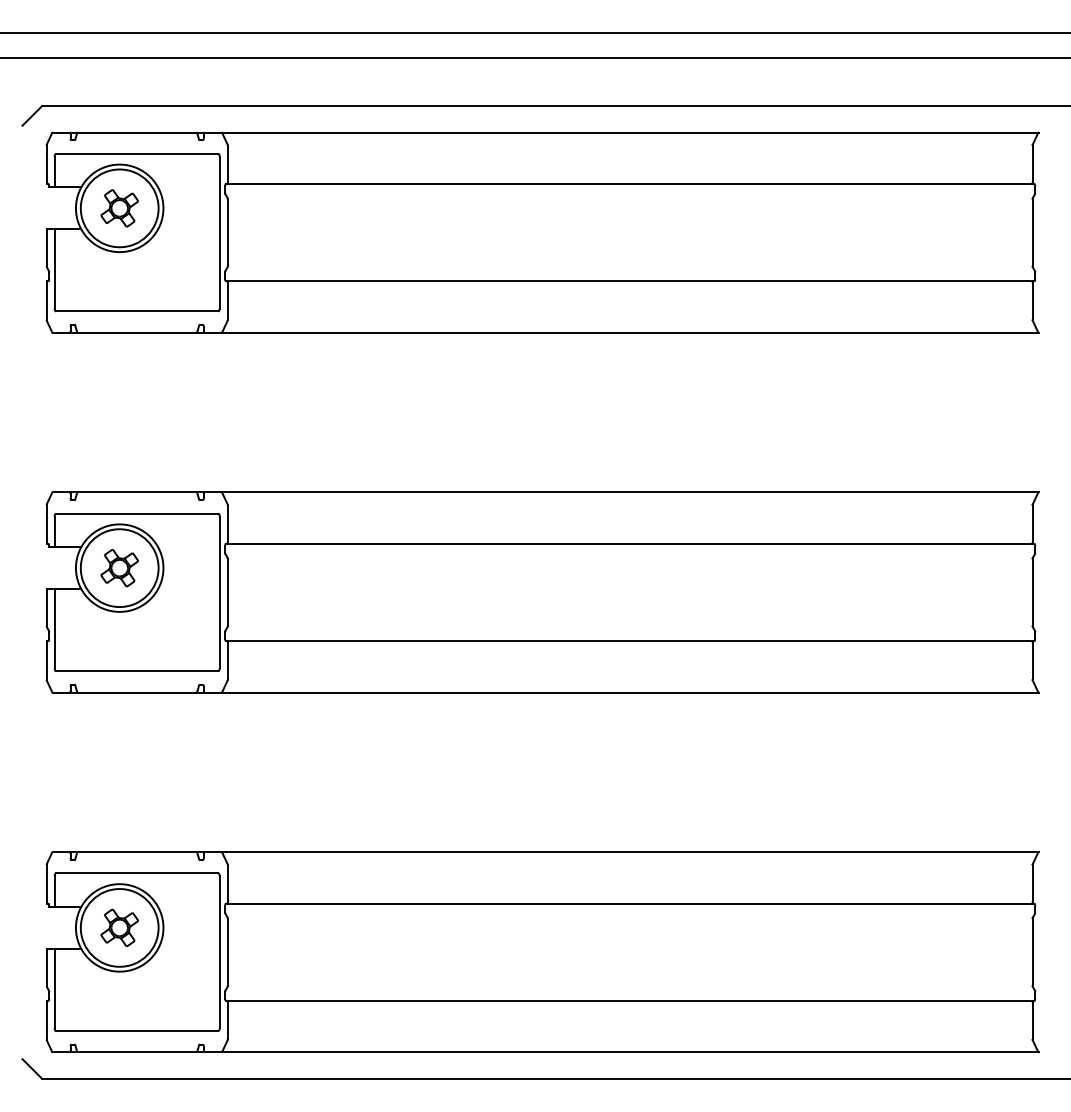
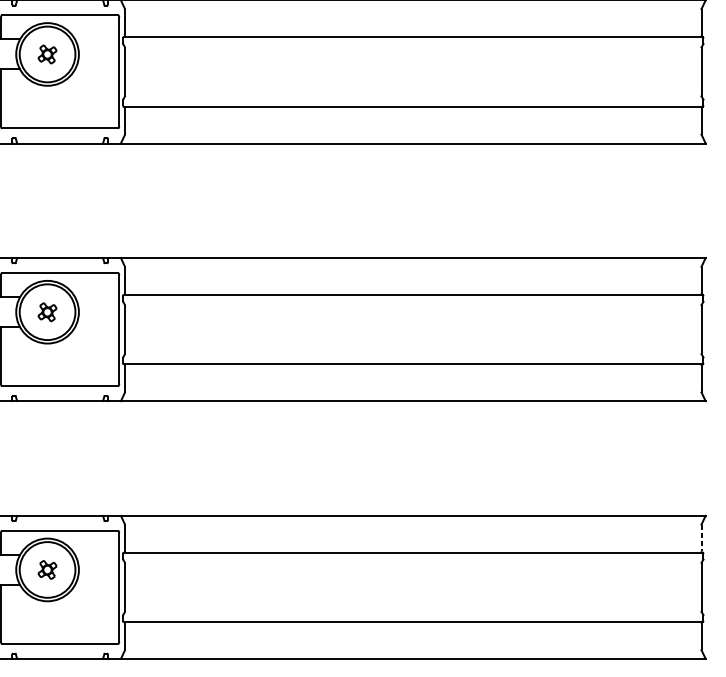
part: (119, 208) -> (47, 54), size x0.7
part: (119, 568) -> (47, 312), size x0.7
line: (1032, 884) -> (701, 538), solid -> dashed
part: (119, 927) -> (47, 569), size x0.7

